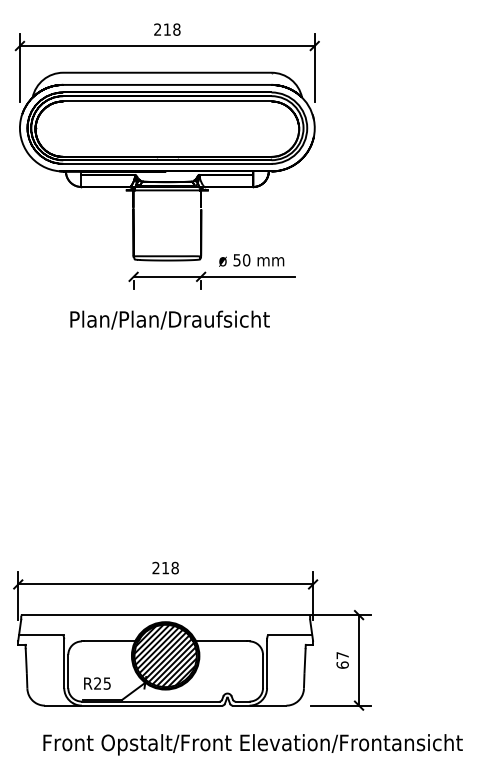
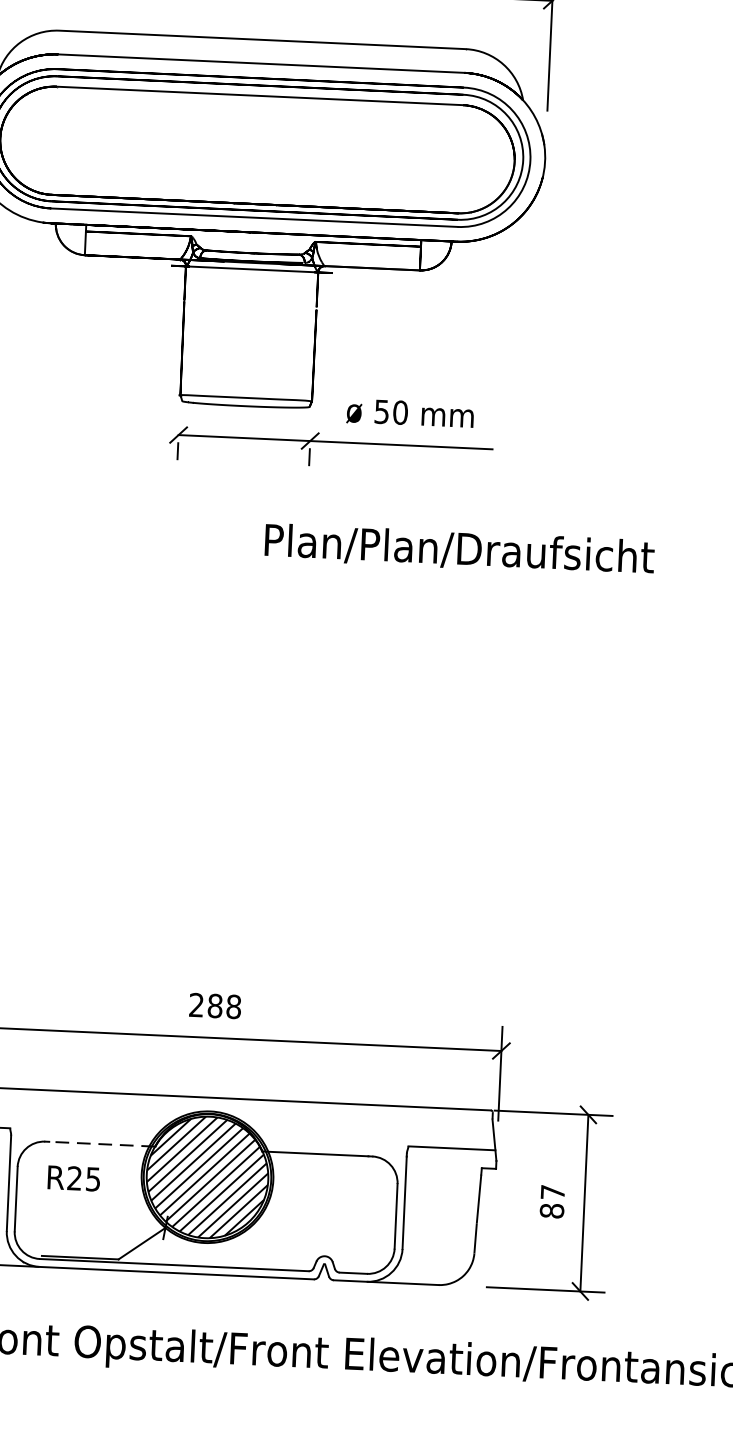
text: (169, 319) -> (458, 548), moved
text: (165, 567) -> (215, 1004), 218 -> 288
line: (110, 641) -> (101, 1144), solid -> dashed
text: (342, 664) -> (551, 1209), 67 -> 87
text: (97, 683) -> (74, 1178), moved

